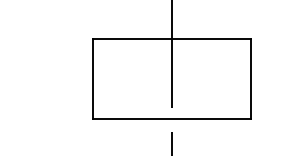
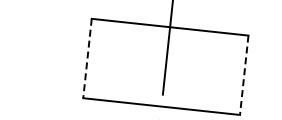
line: (92, 79) -> (87, 59), solid -> dashed
line: (251, 79) -> (244, 75), solid -> dashed

